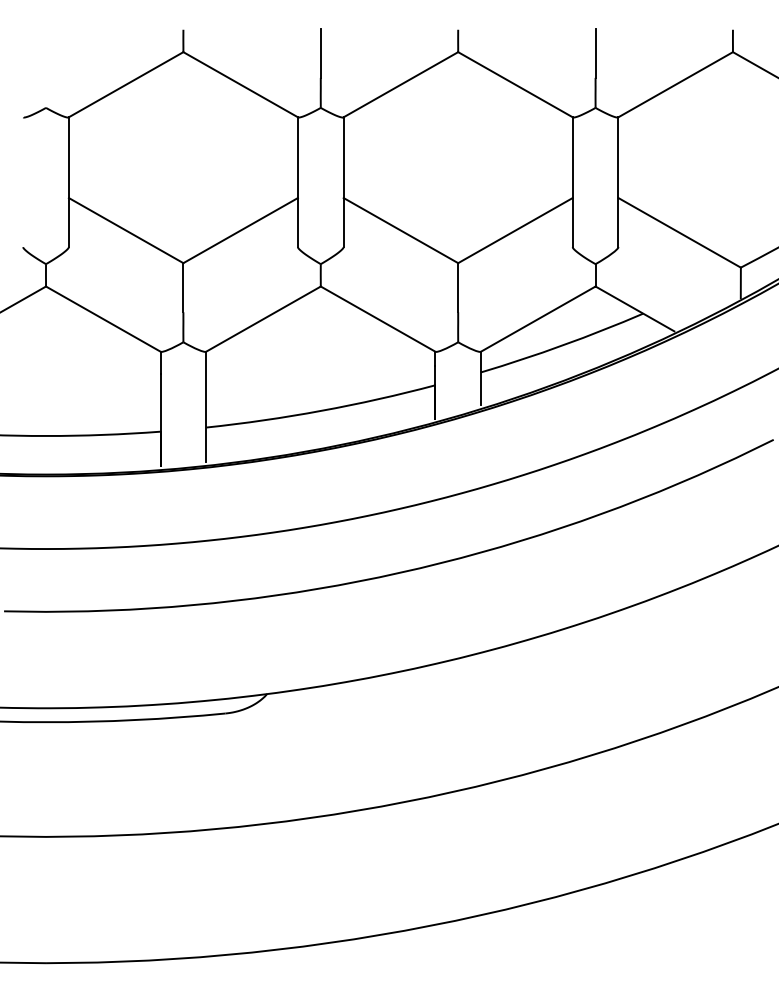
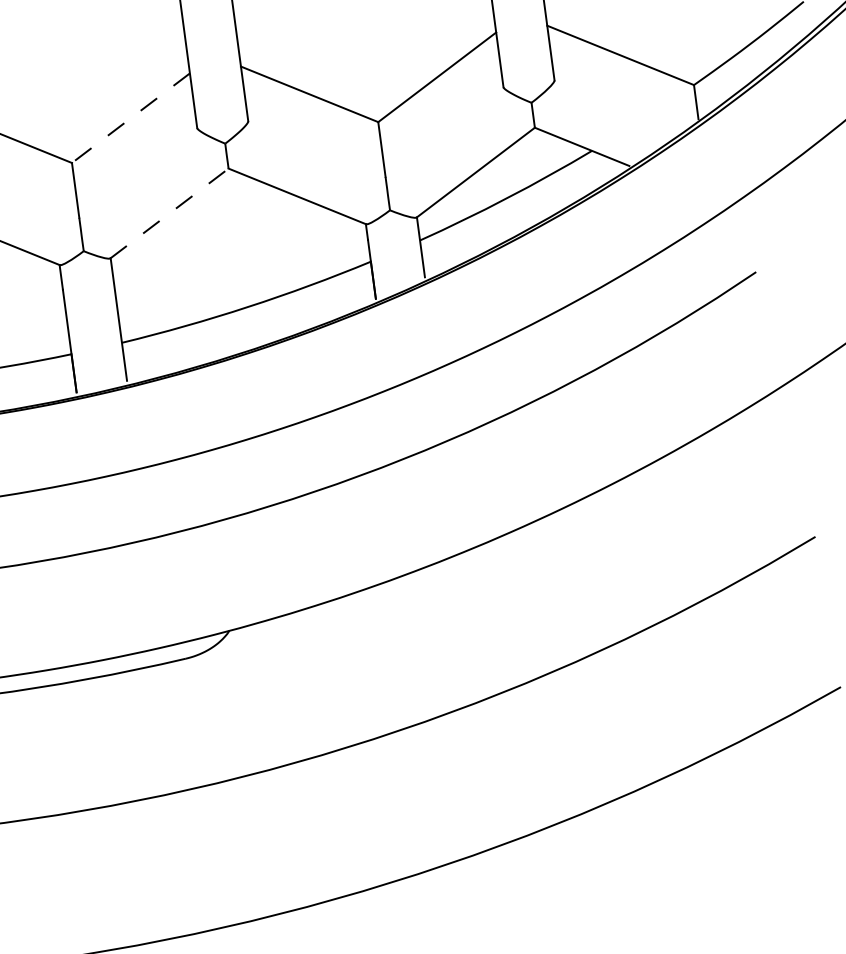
line: (240, 230) -> (130, 118), solid -> dashed
line: (263, 318) -> (169, 212), solid -> dashed

